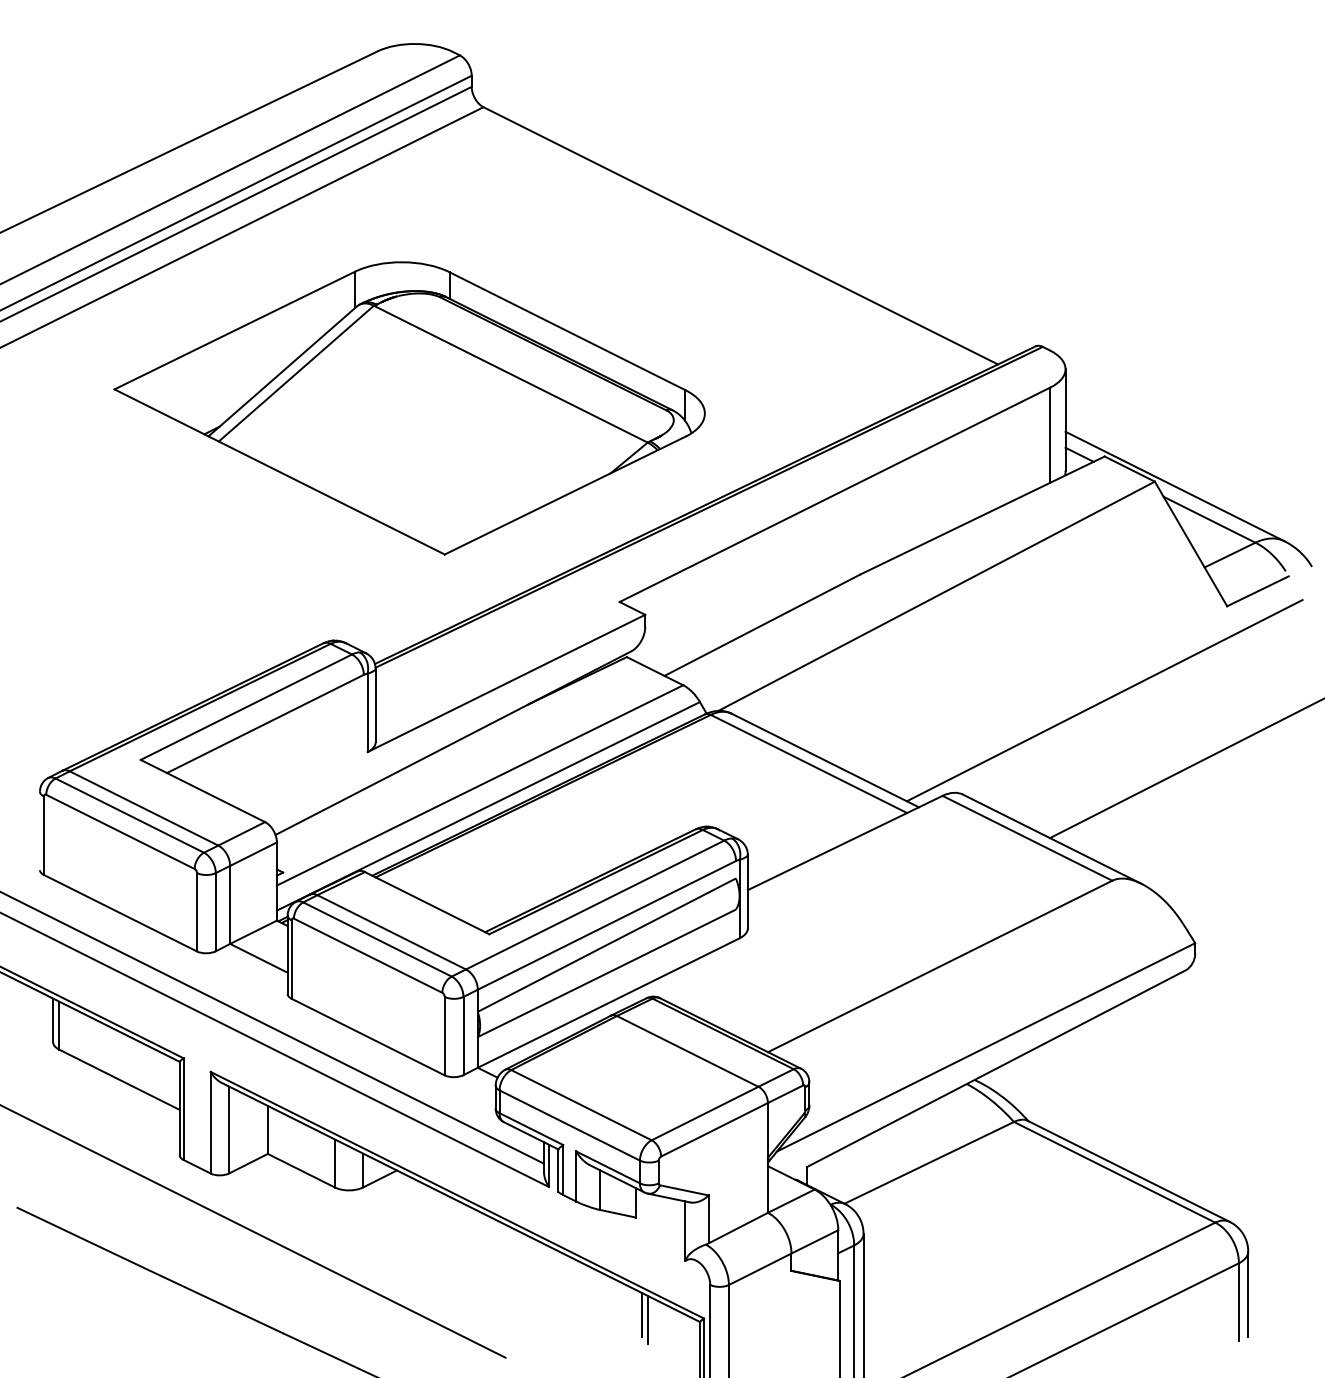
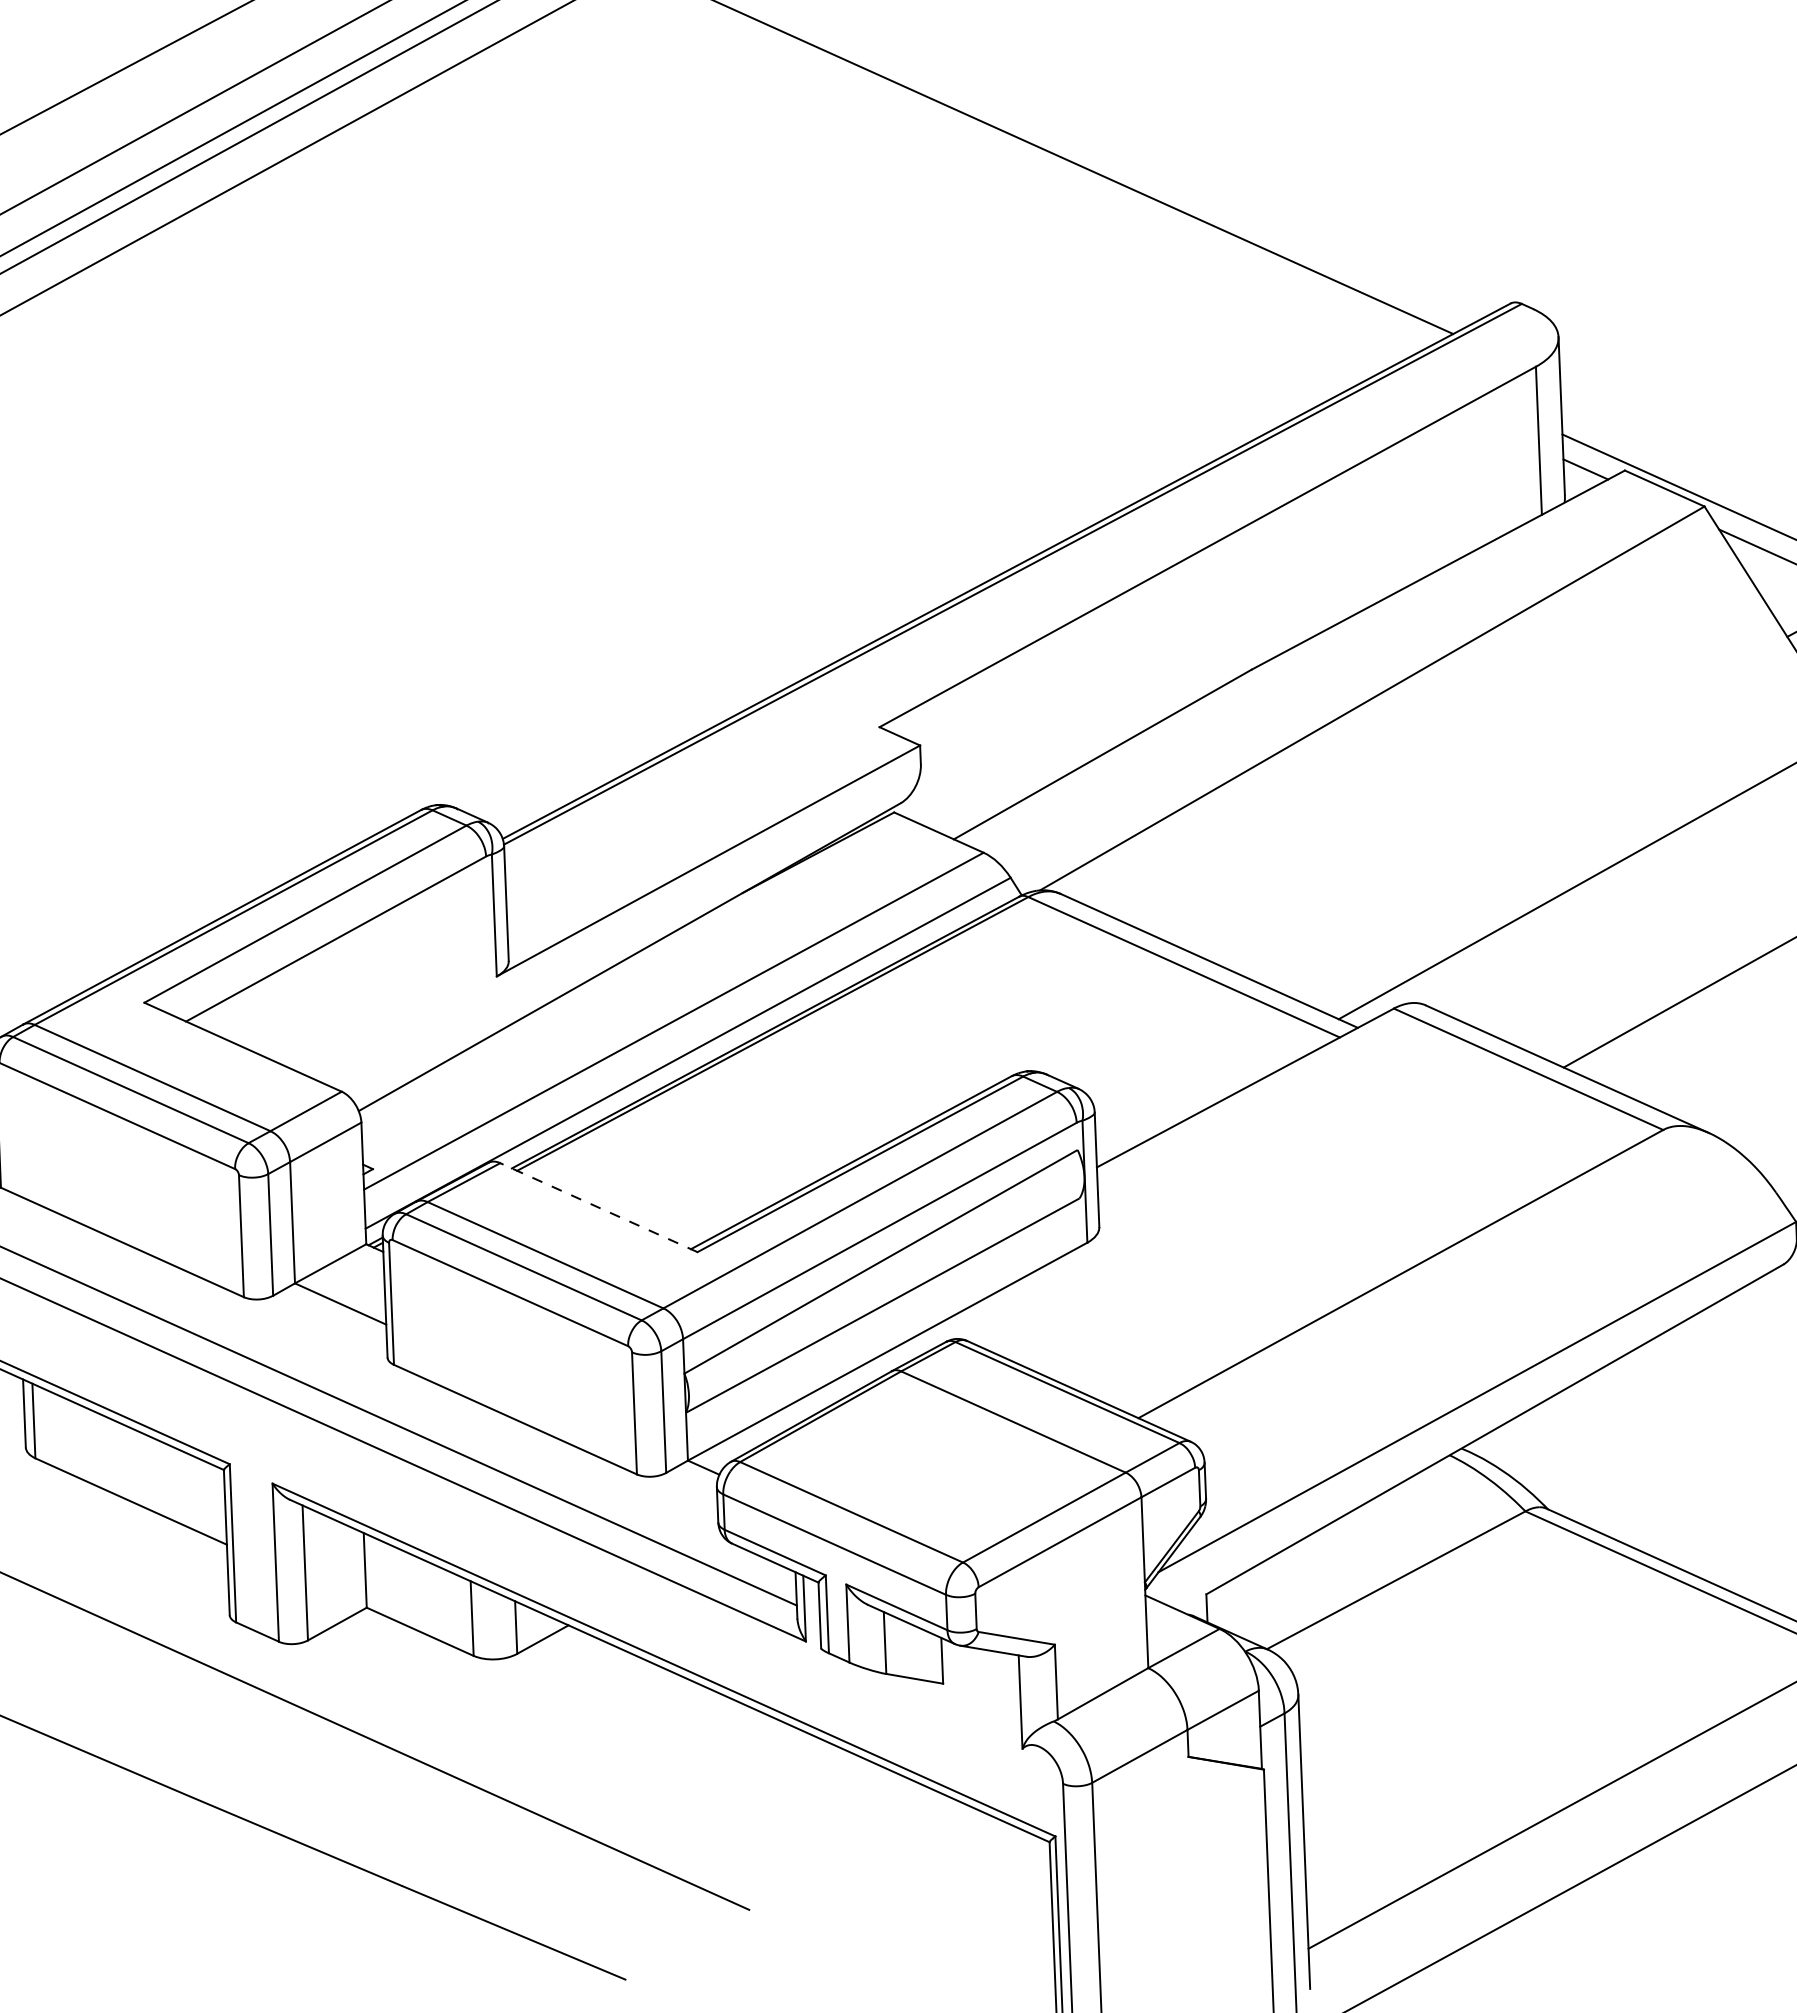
part: (409, 408) -> (540, 439), removed
line: (427, 903) -> (599, 1208), solid -> dashed
line: (641, 1314) -> (958, 1834), removed
line: (647, 1319) -> (967, 1841), removed

